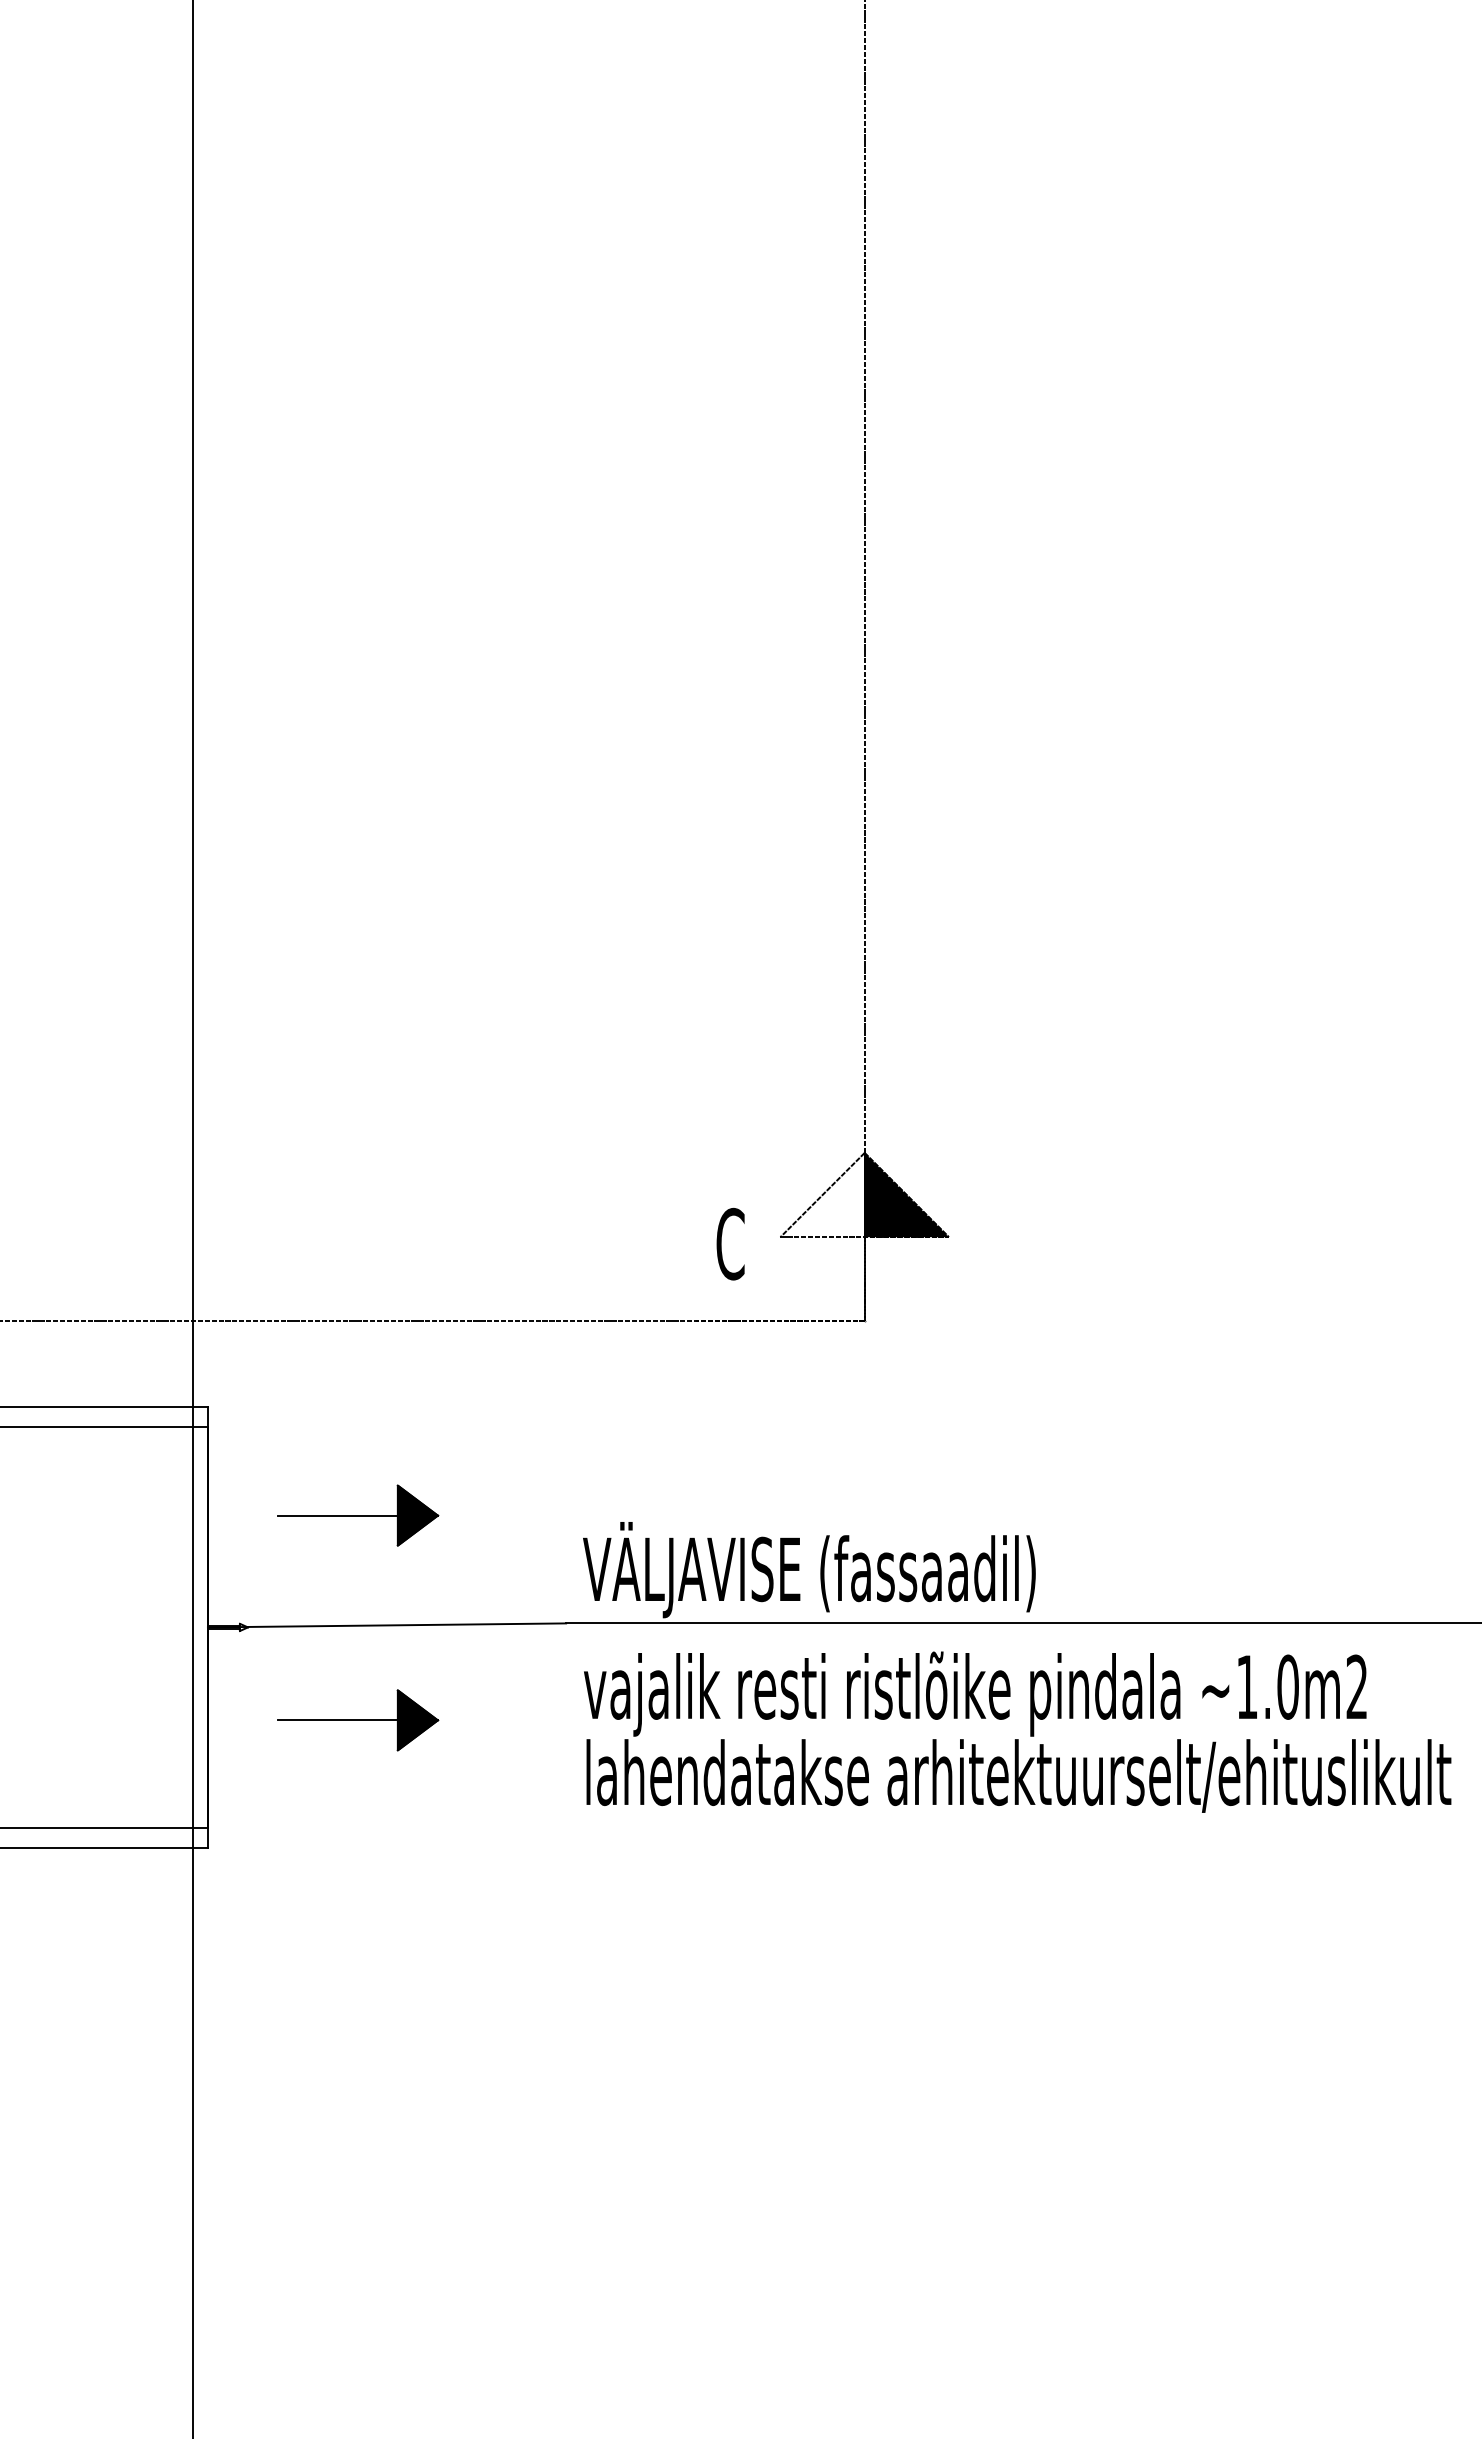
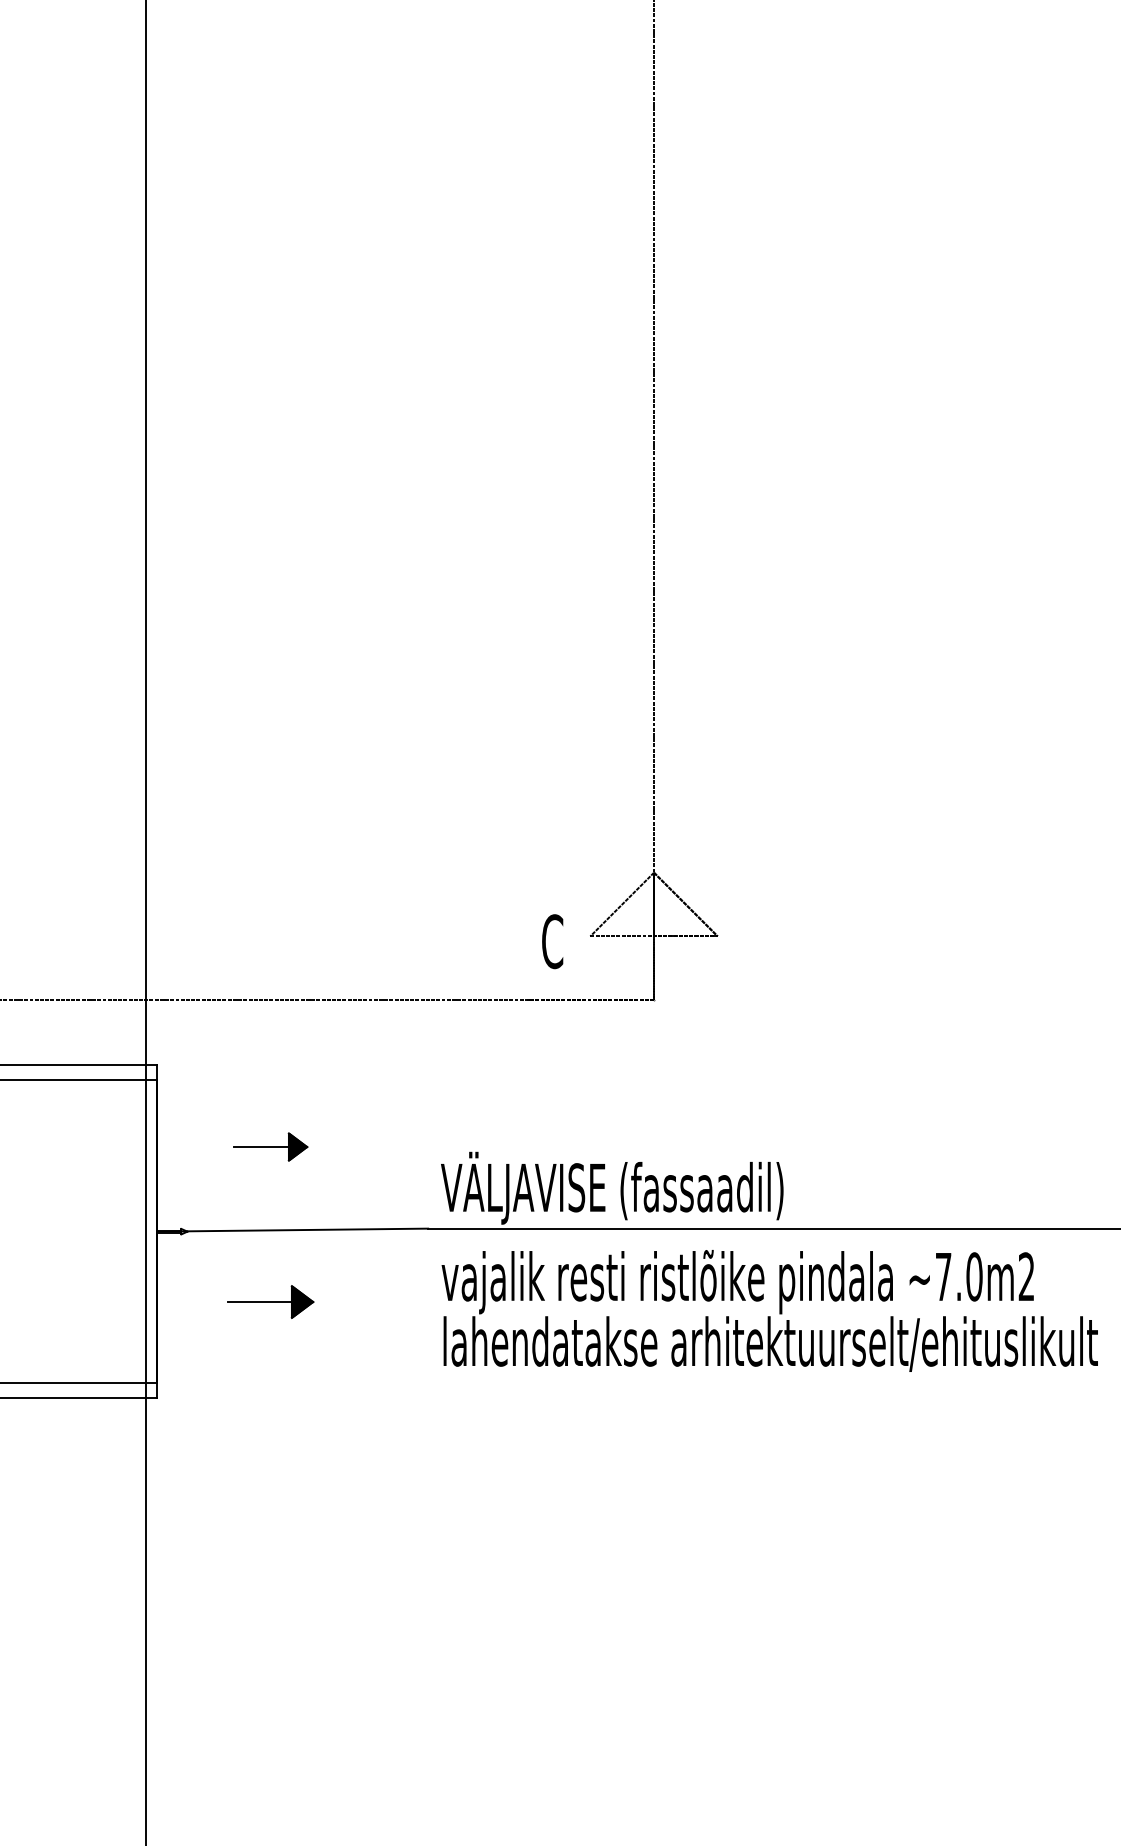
fill: (906, 1195) -> (685, 904), removed
part: (358, 1515) -> (271, 1146), size x0.6
text: (1247, 1686) -> (943, 1276), ~1.0m2 -> ~7.0m2
part: (358, 1720) -> (271, 1302), size x0.7

